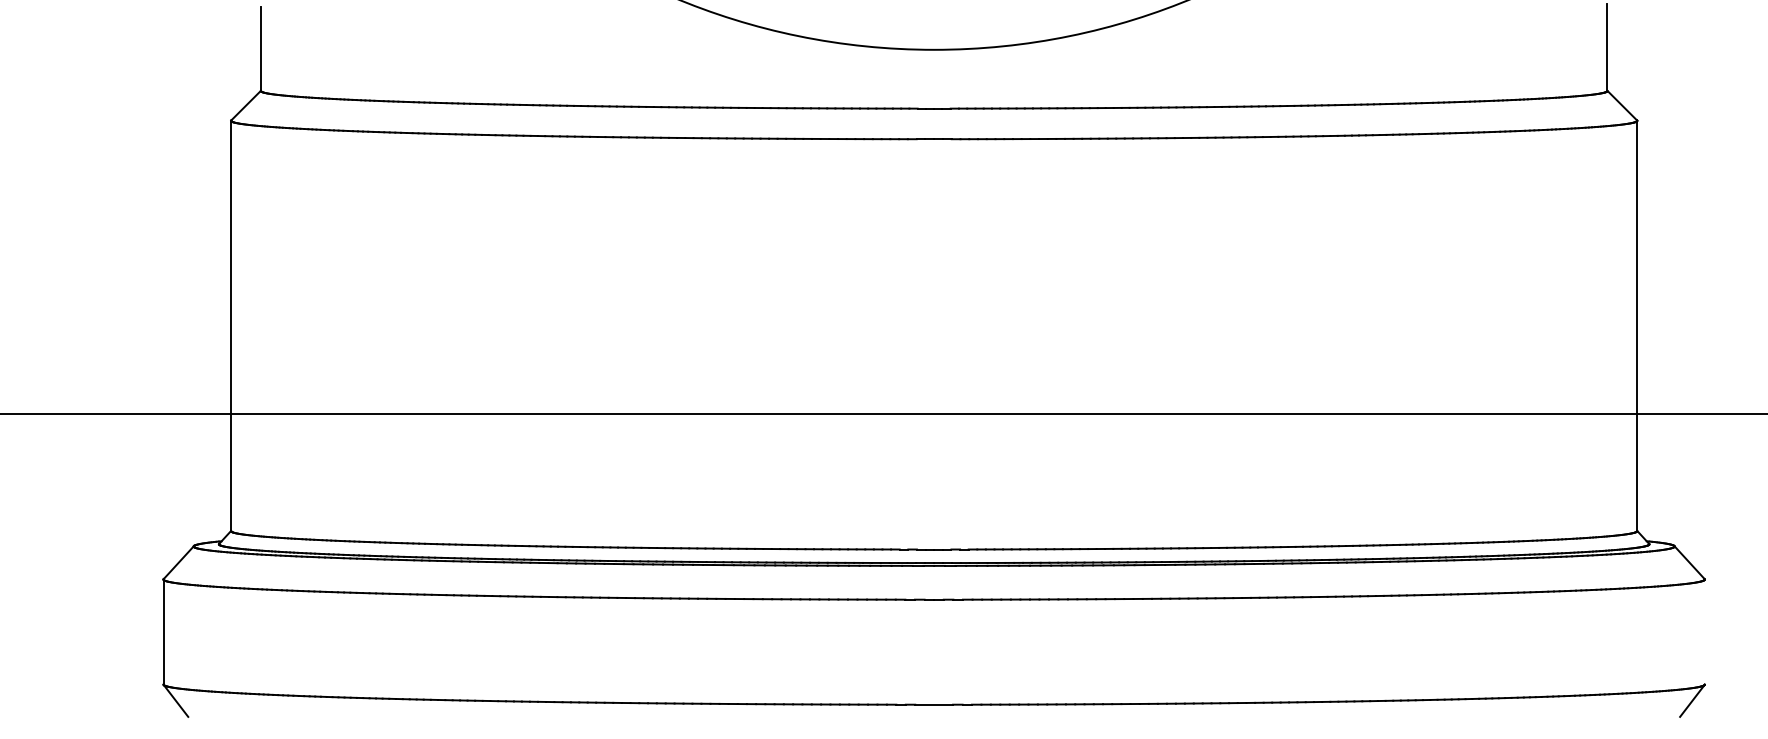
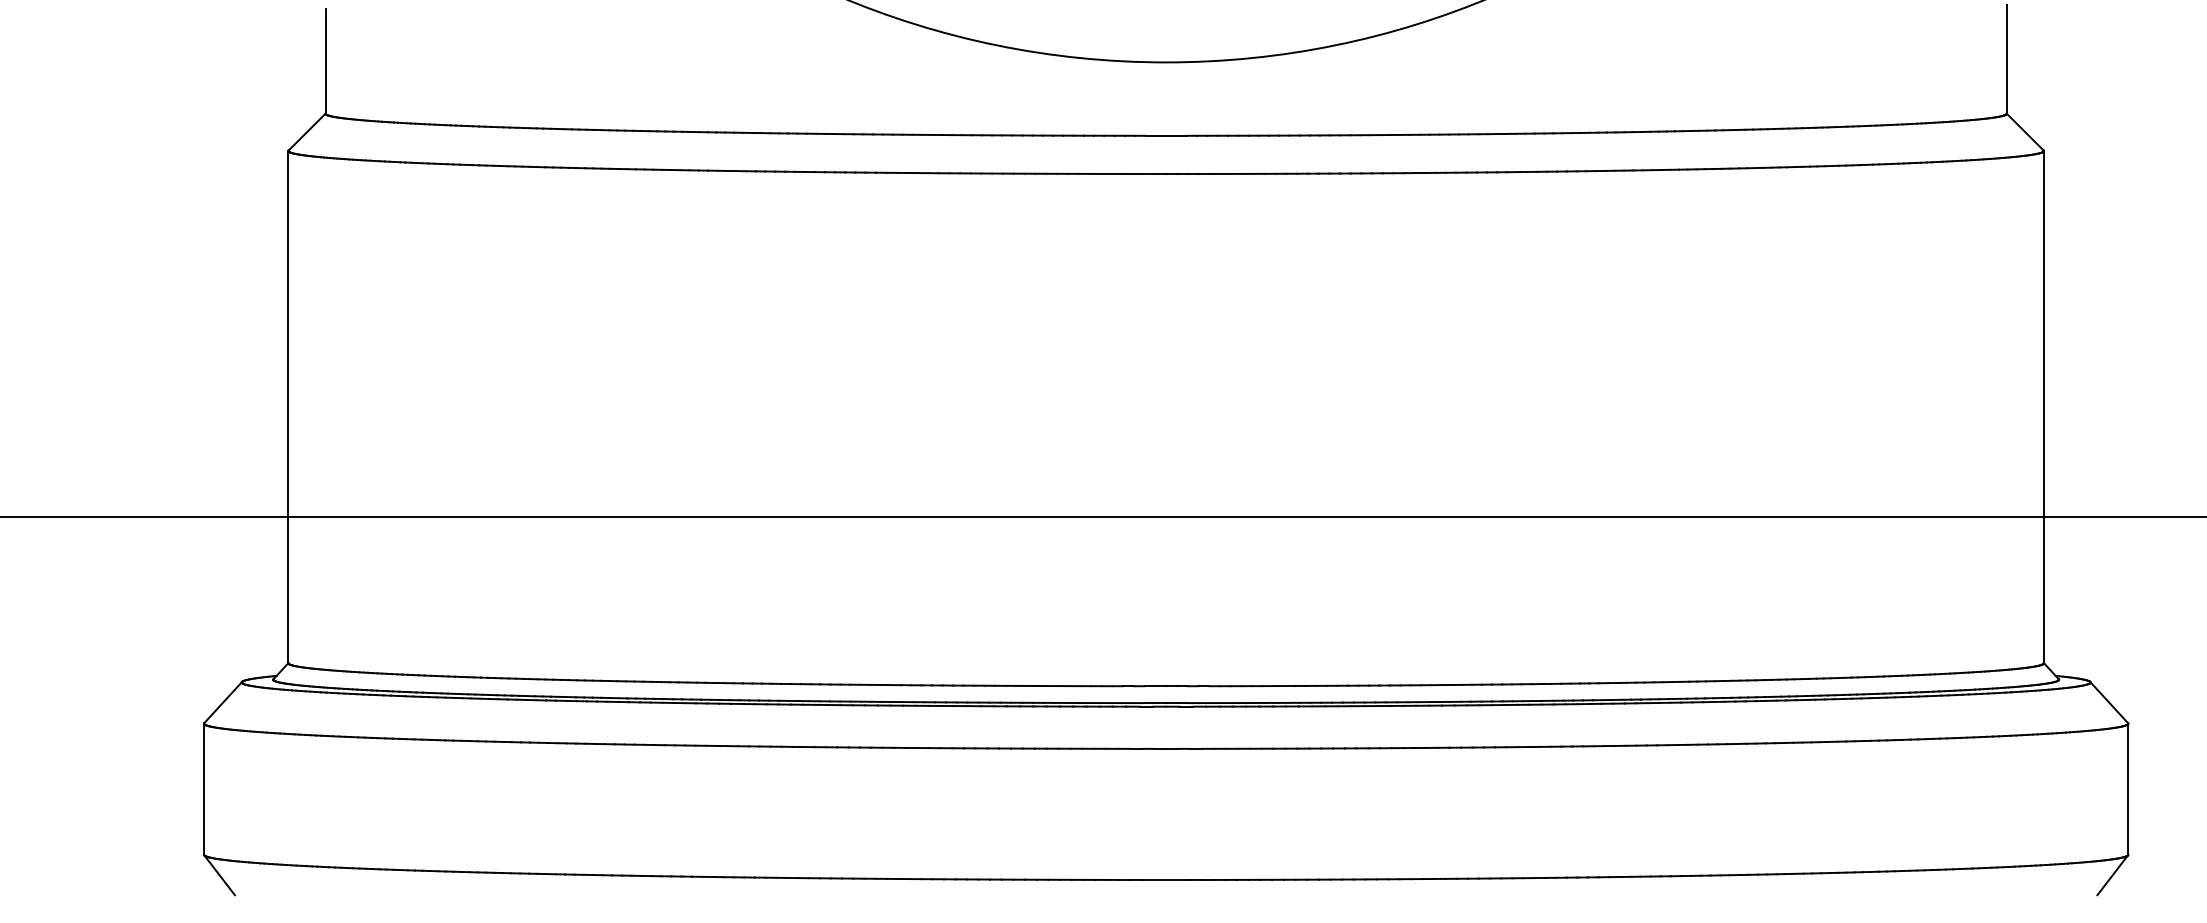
line: (1705, 631) -> (2128, 788), added

